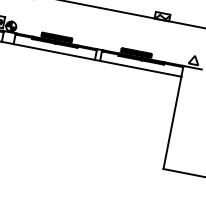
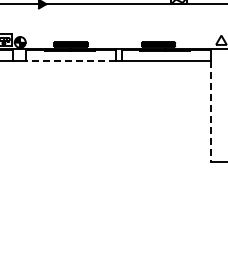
line: (54, 52) -> (71, 60), solid -> dashed
line: (172, 123) -> (211, 111), solid -> dashed

